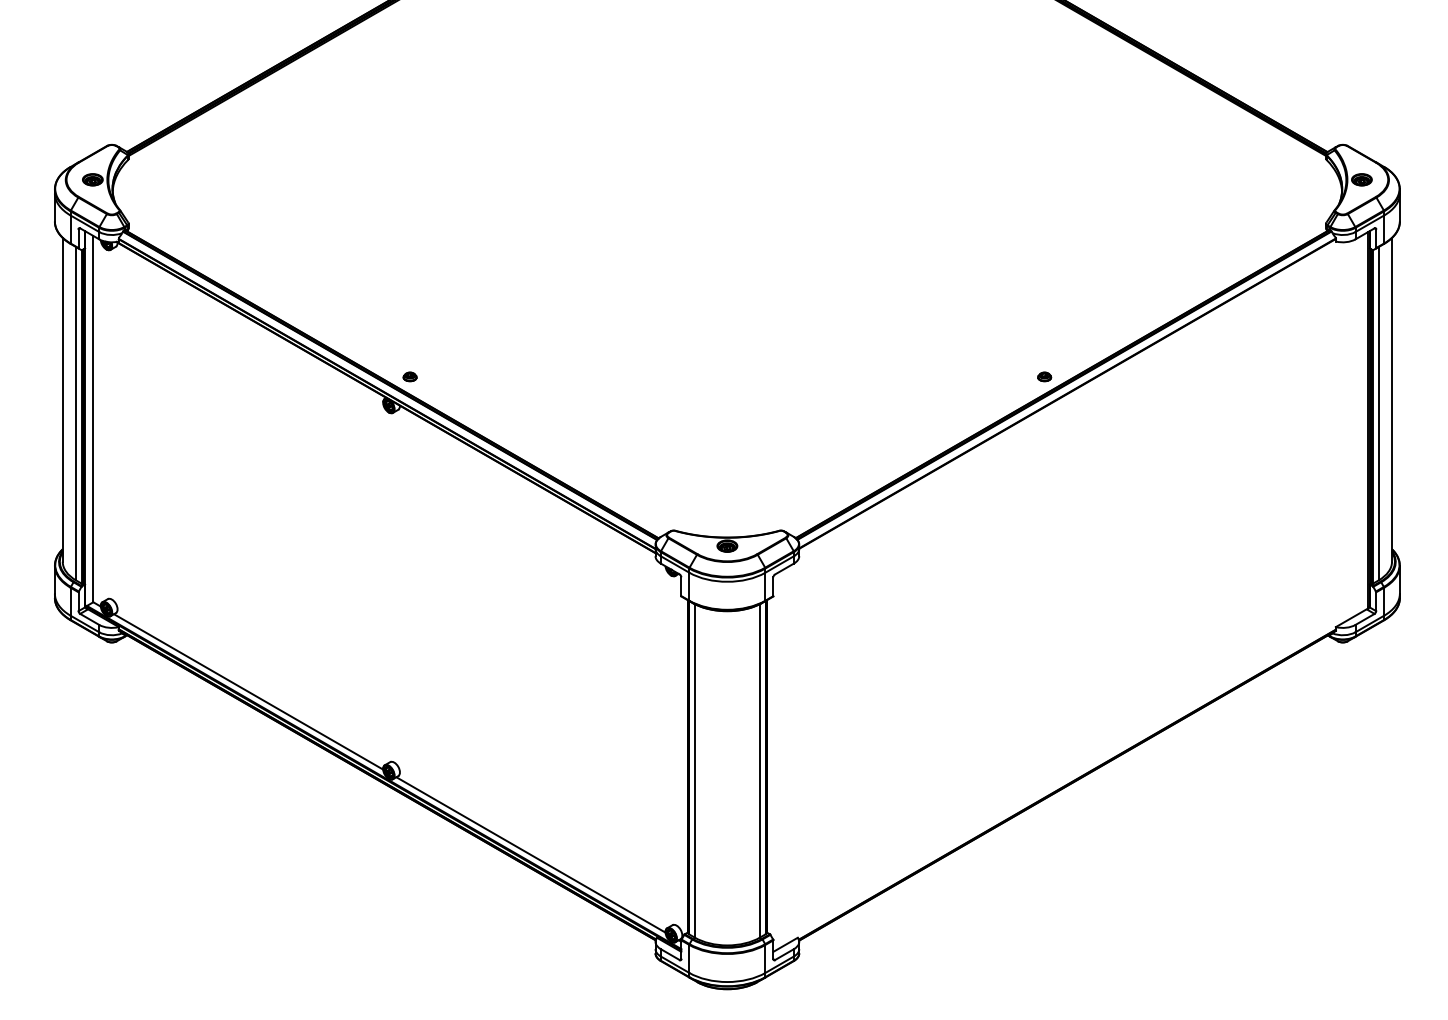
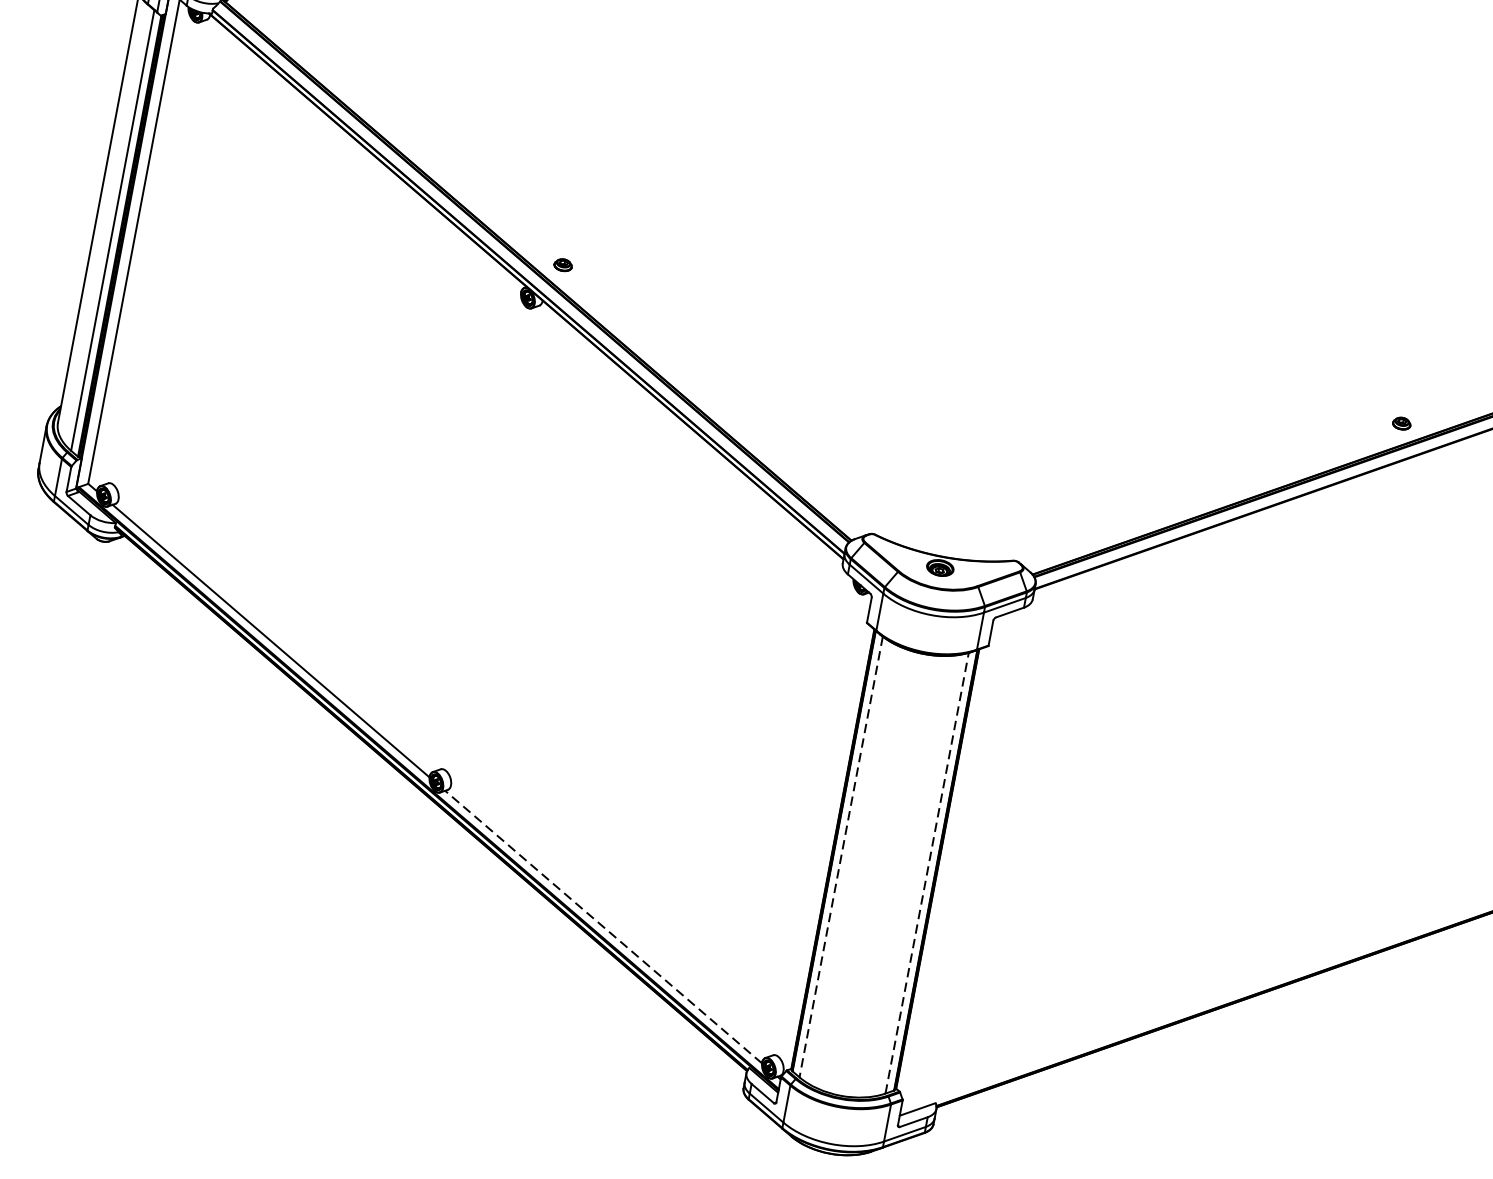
line: (694, 770) -> (840, 856), solid -> dashed
line: (759, 770) -> (926, 872), solid -> dashed
line: (530, 854) -> (603, 926), solid -> dashed

